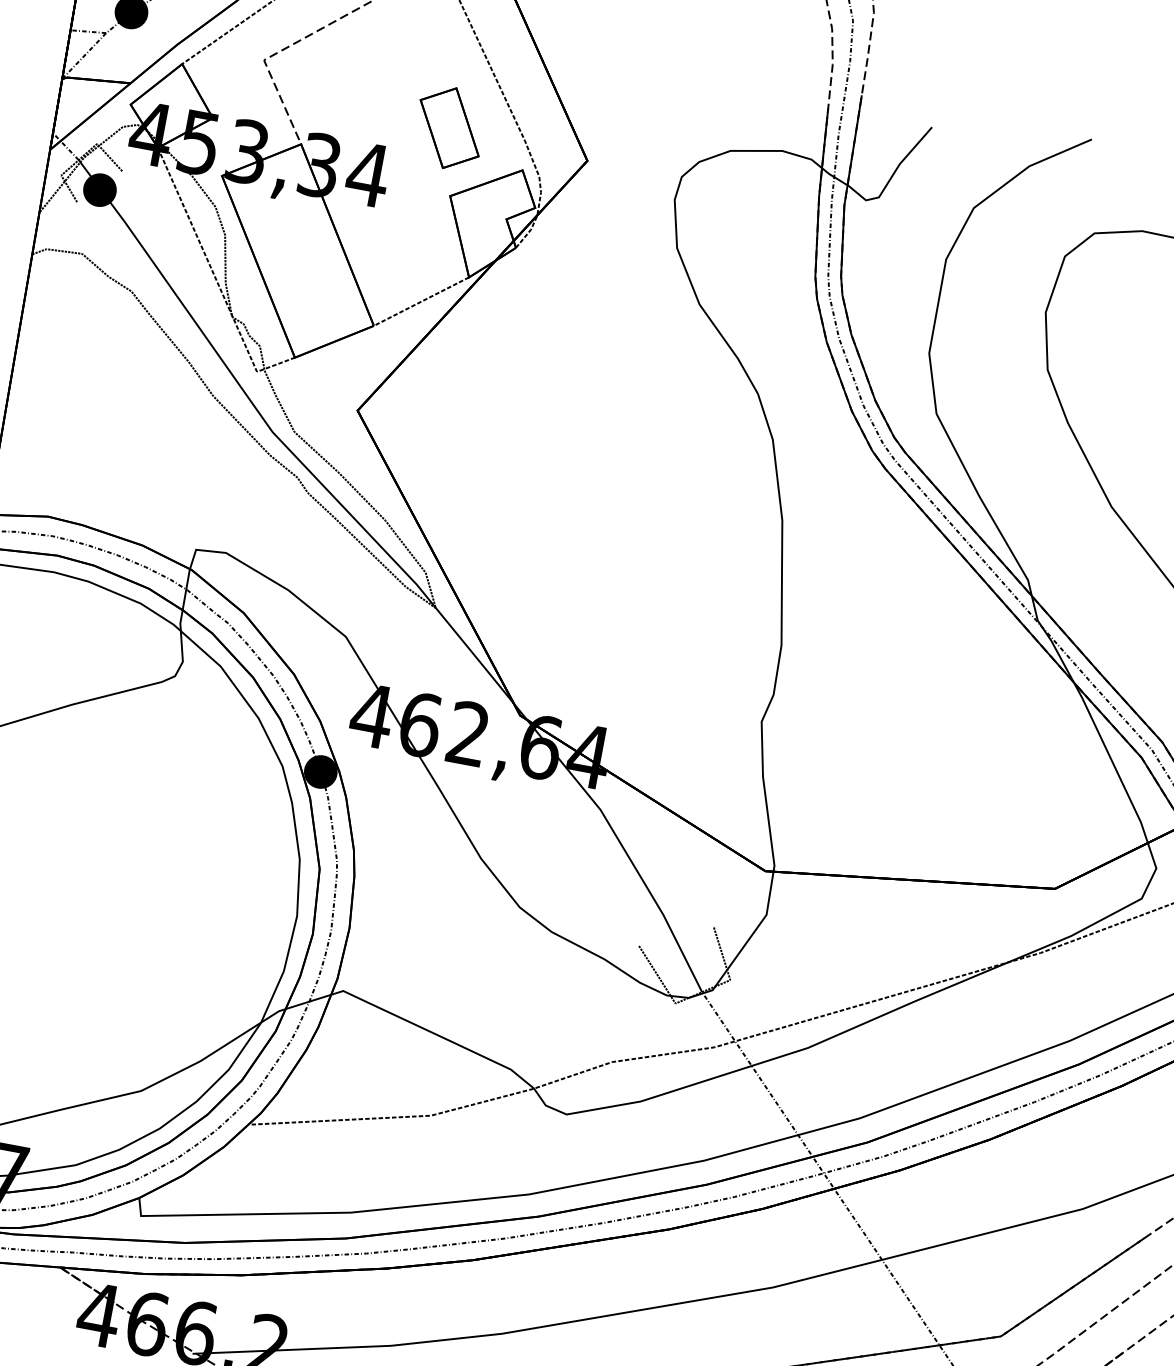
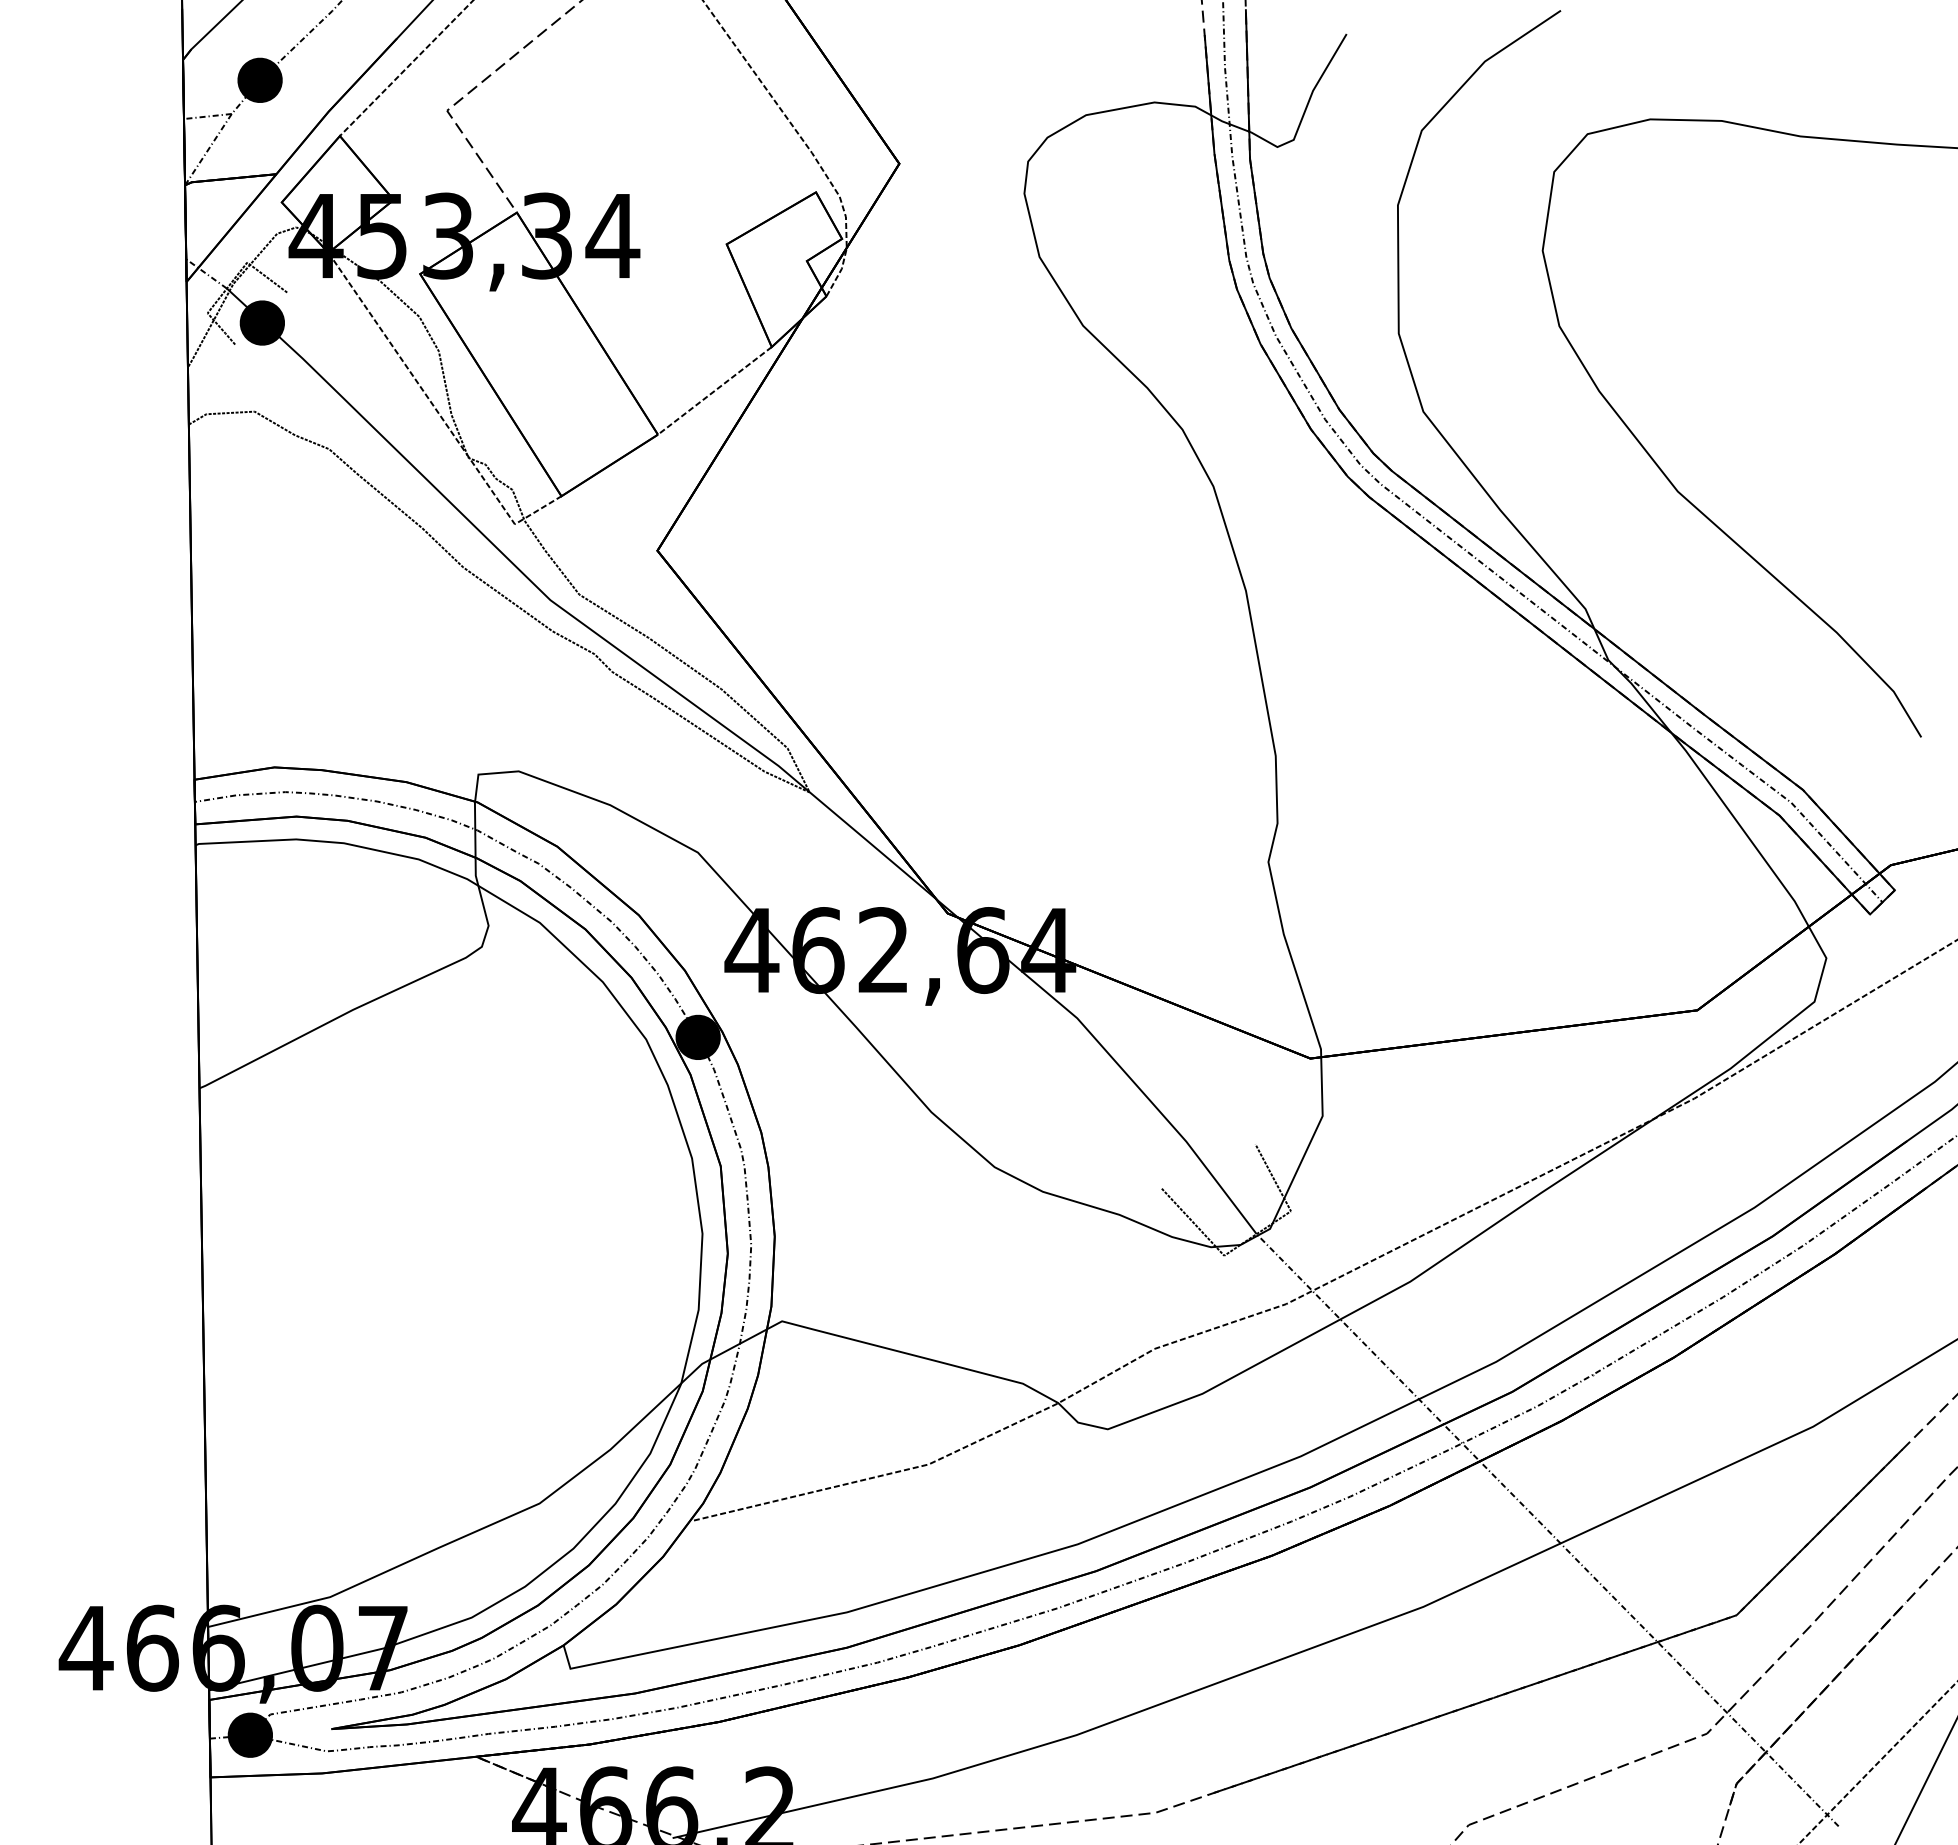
part: (449, 127) -> (708, 154), removed

